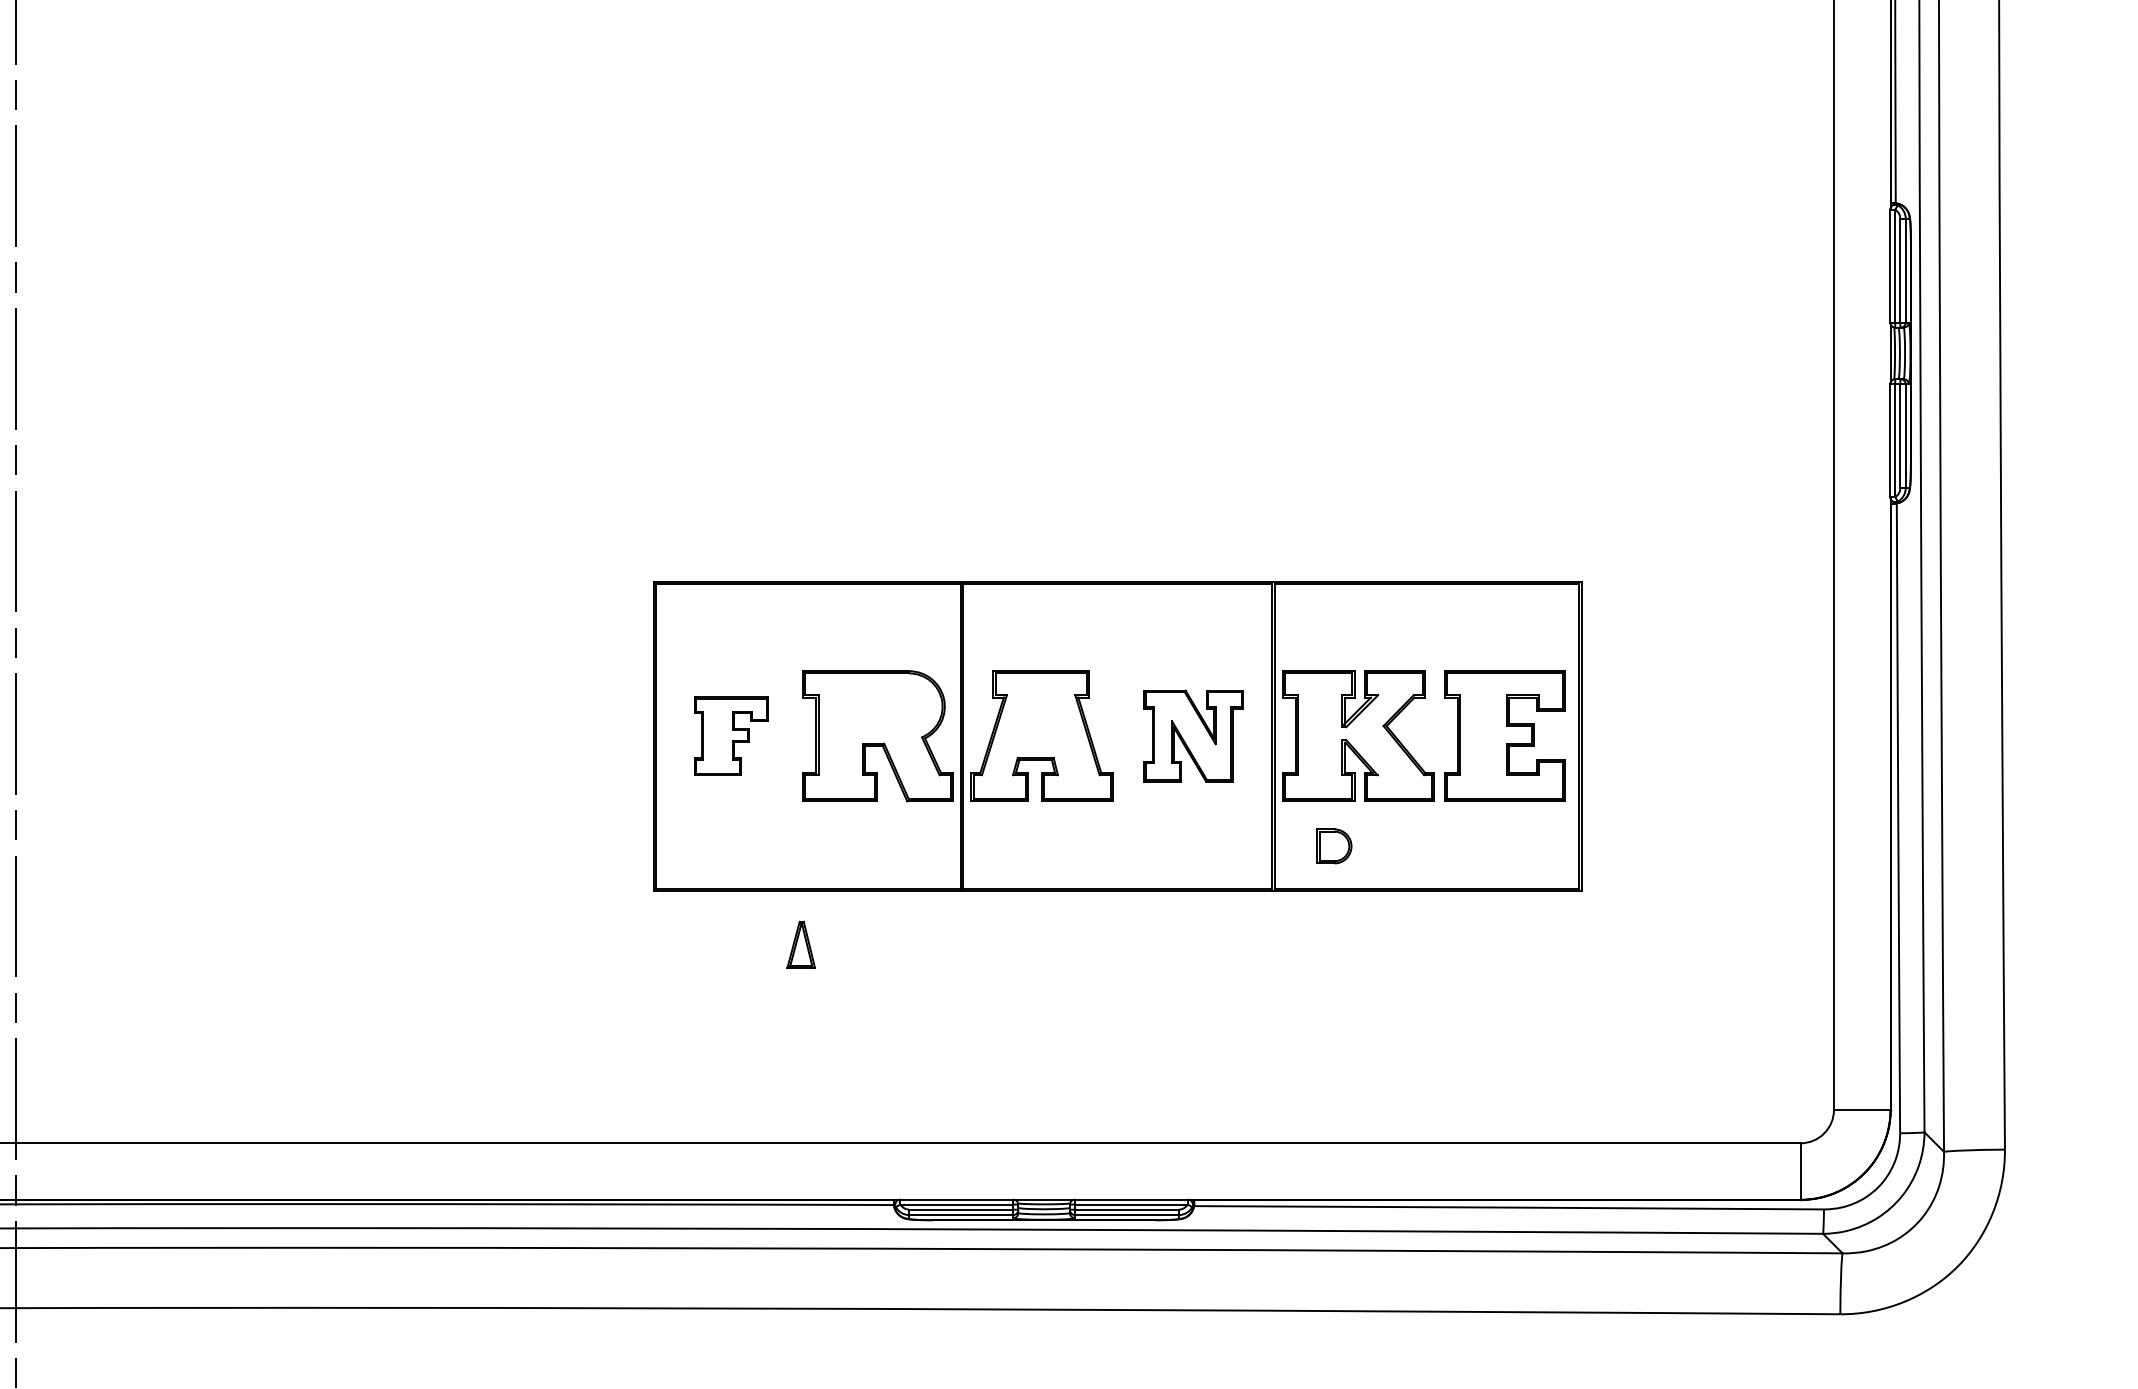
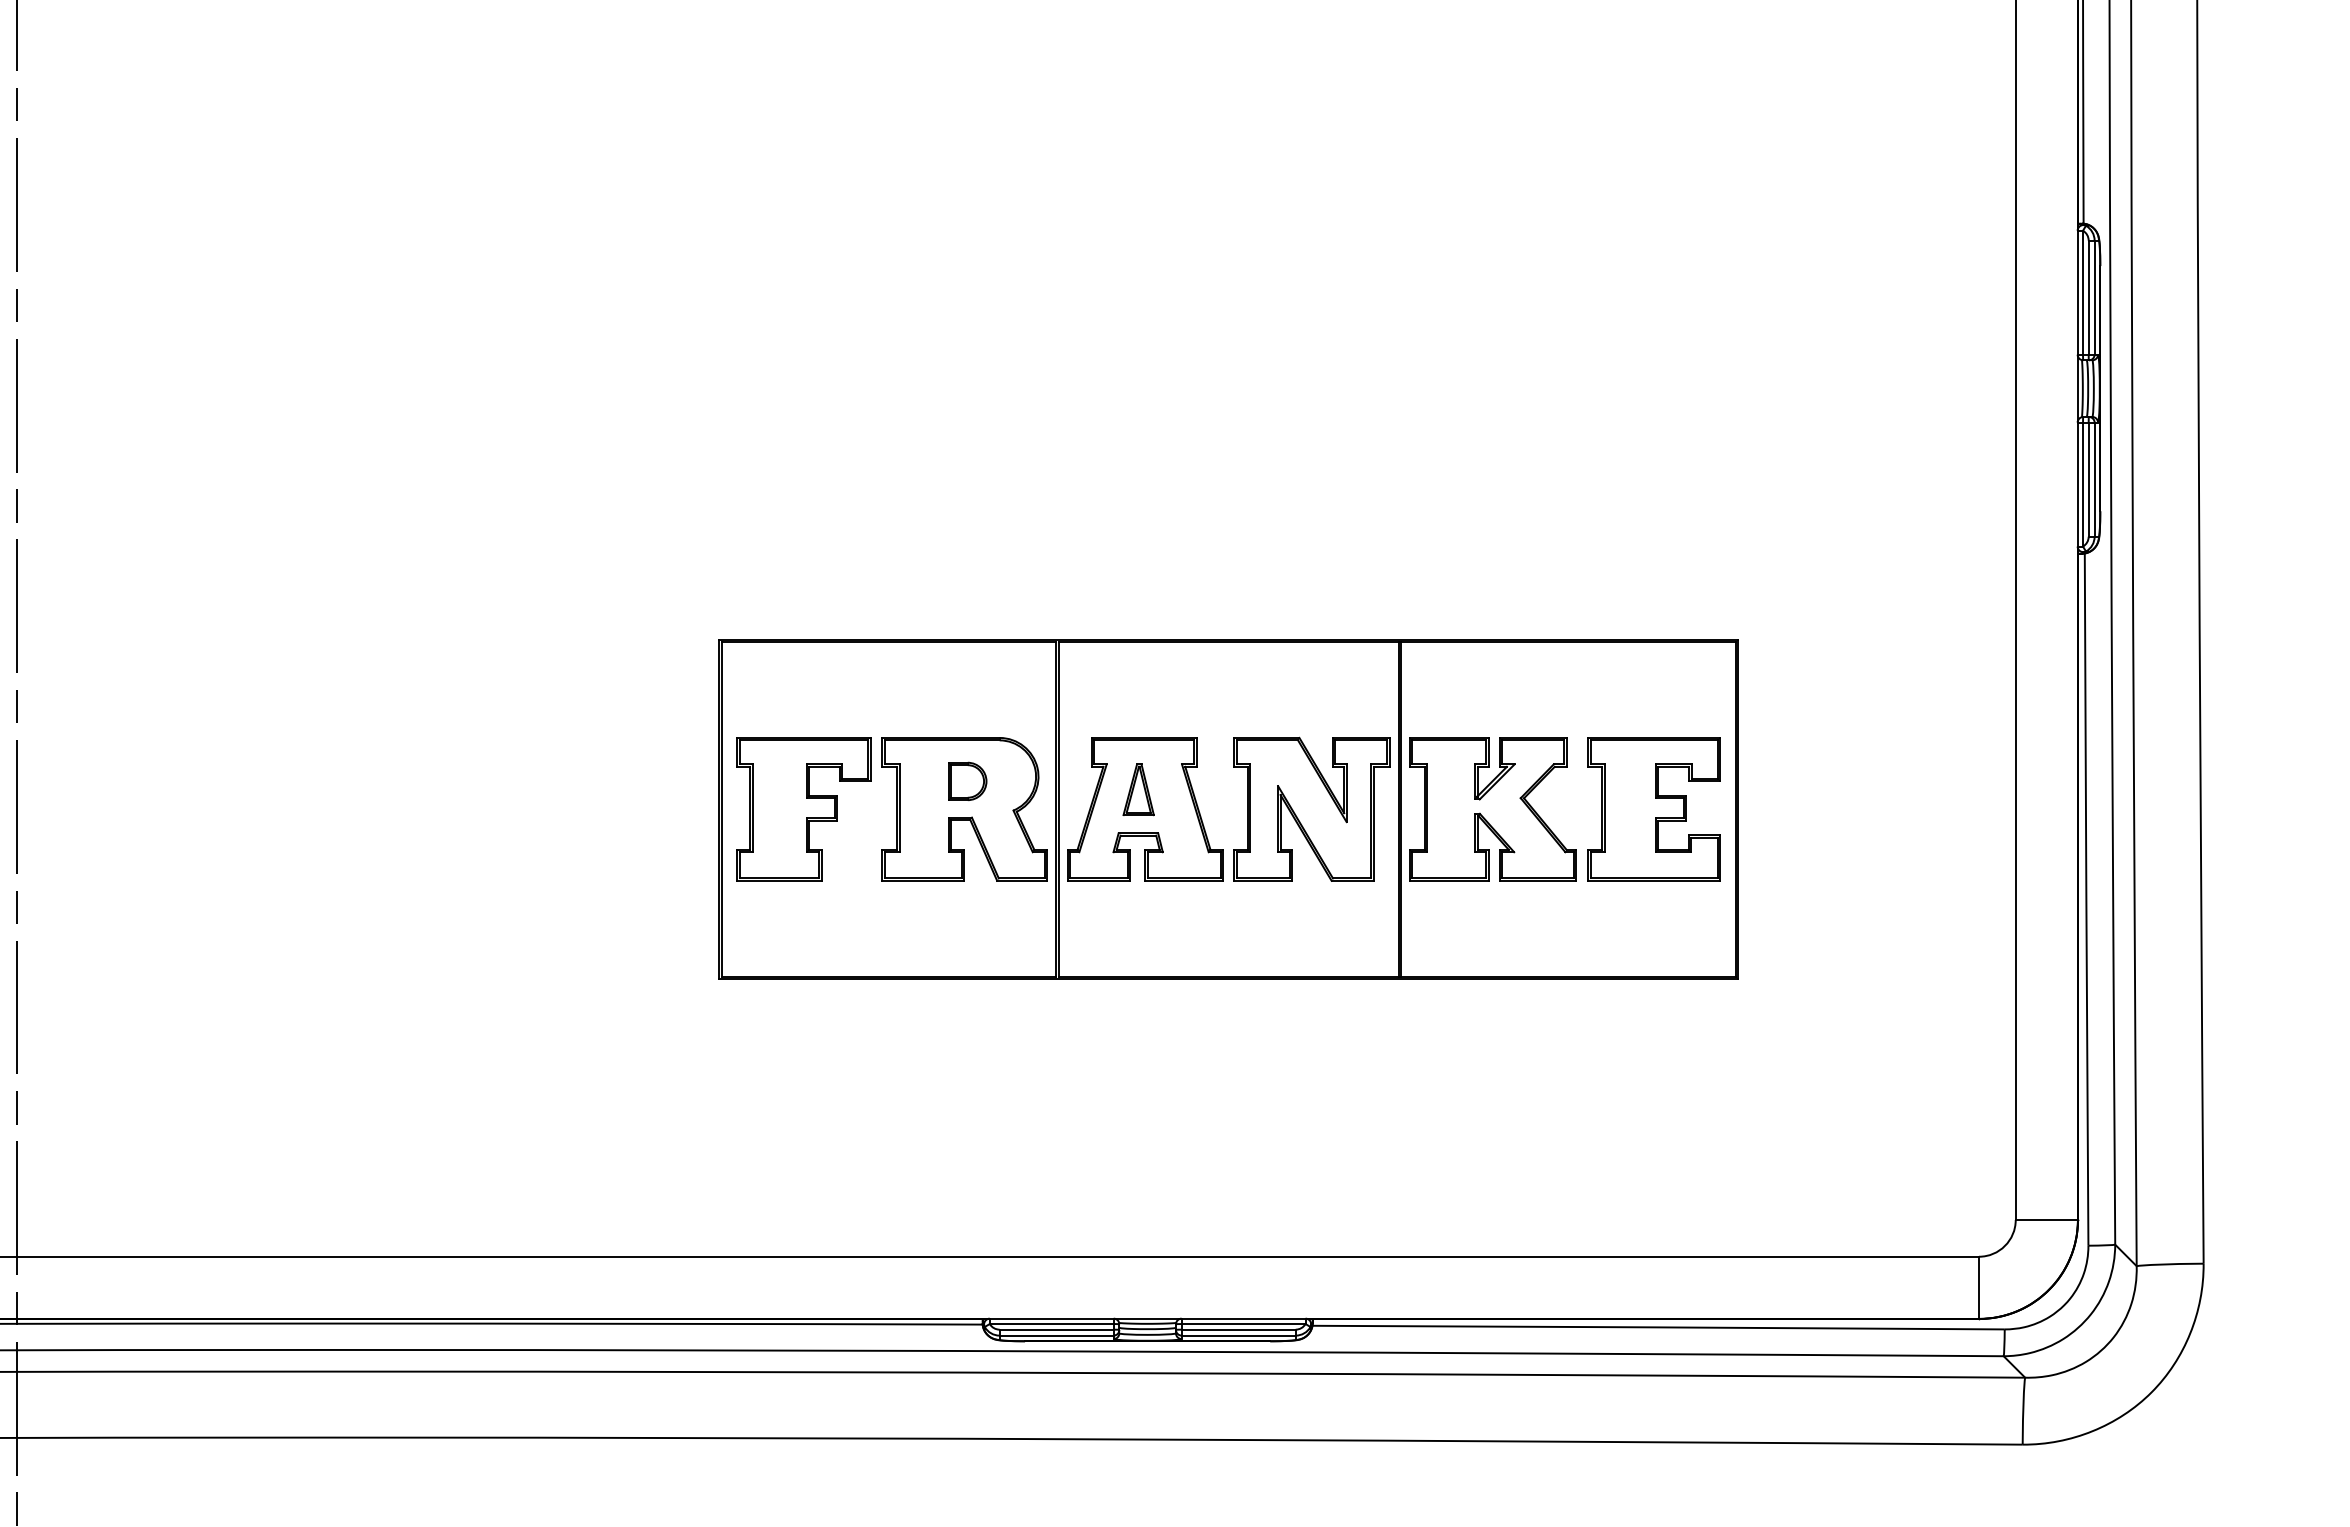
part: (1193, 735) -> (1311, 808), size x1.43
part: (730, 736) -> (803, 809), size x1.67
part: (1334, 845) -> (967, 780), moved
part: (801, 944) -> (1138, 789), moved

